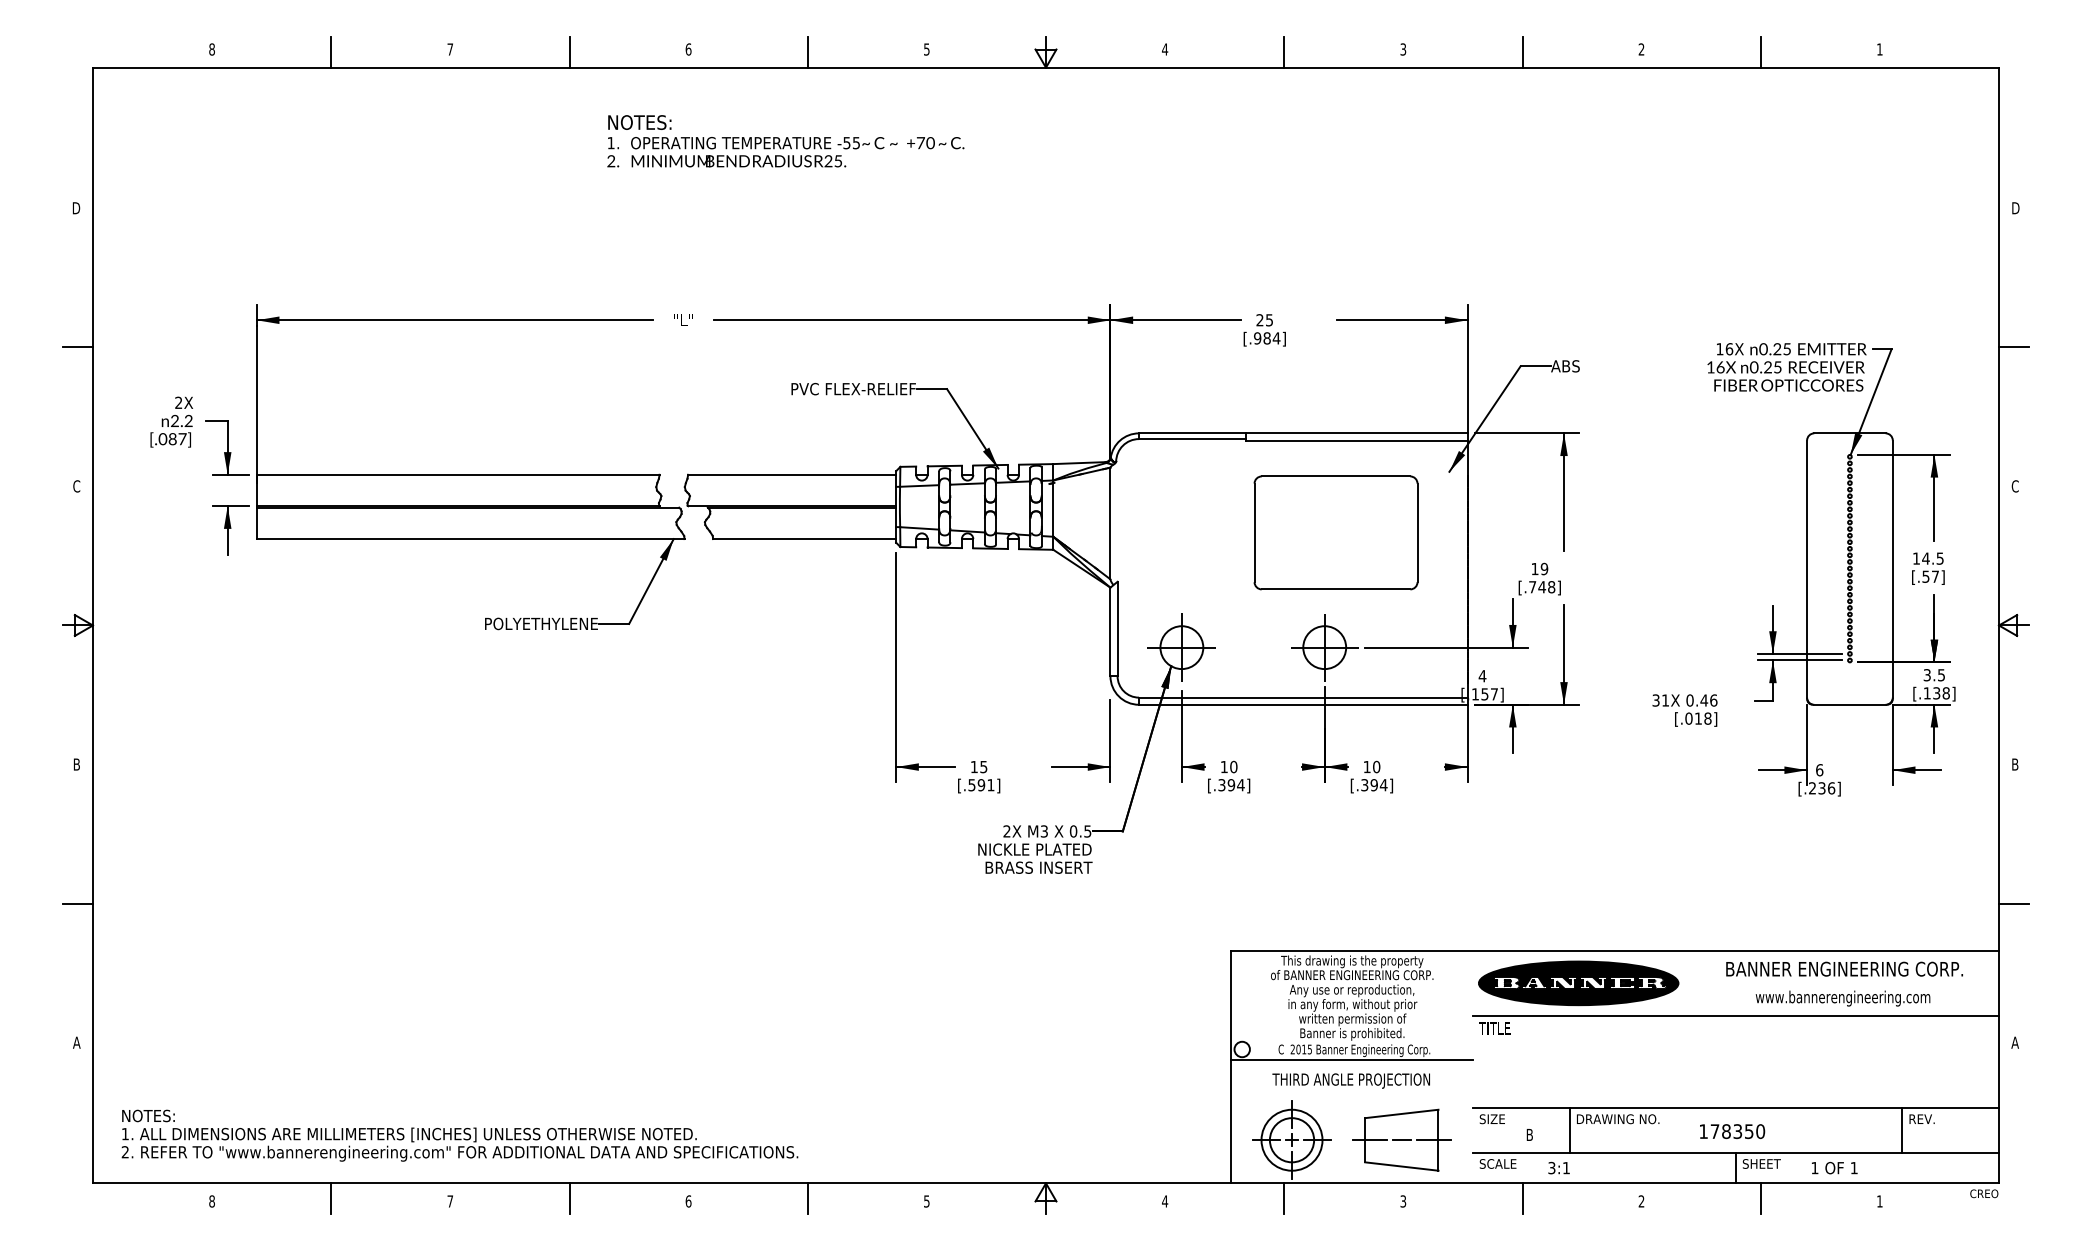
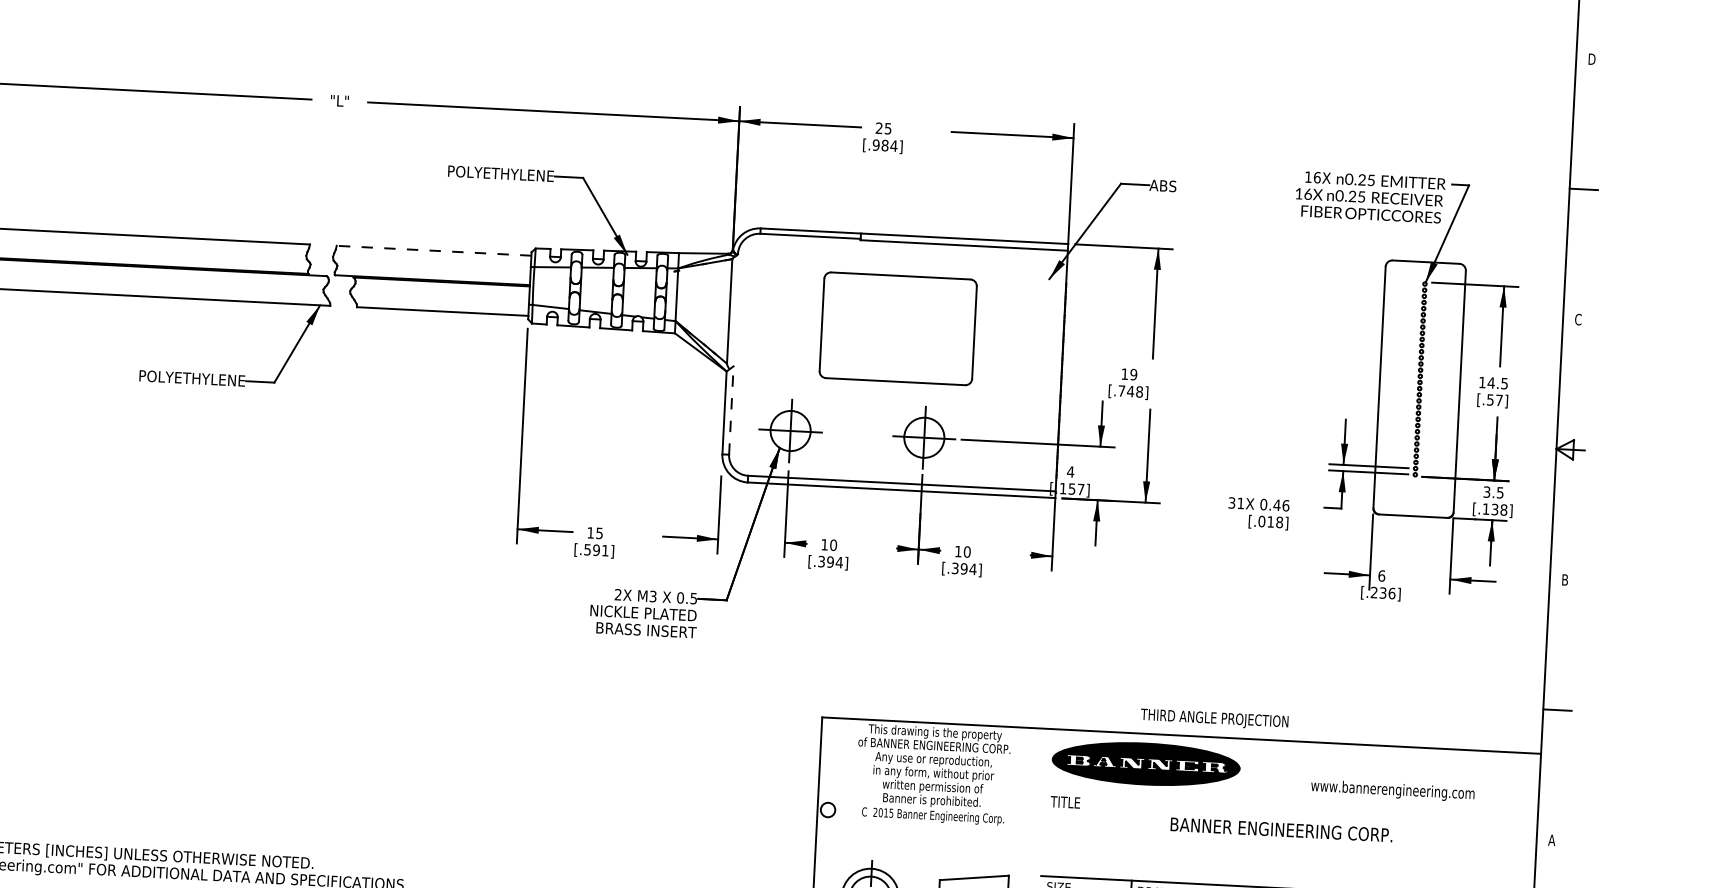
text: (853, 389) -> (495, 173), PVC FLEX-RELIEF -> POLYETHYLENE
line: (791, 474) -> (433, 250), solid -> dashed
part: (1335, 532) -> (897, 328), moved
line: (1117, 628) -> (731, 410), solid -> dashed
text: (1844, 968) -> (1281, 829), moved
line: (1735, 1016) -> (1291, 802), removed
line: (1351, 1059) -> (929, 824), removed
text: (1350, 1080) -> (1213, 718), moved

